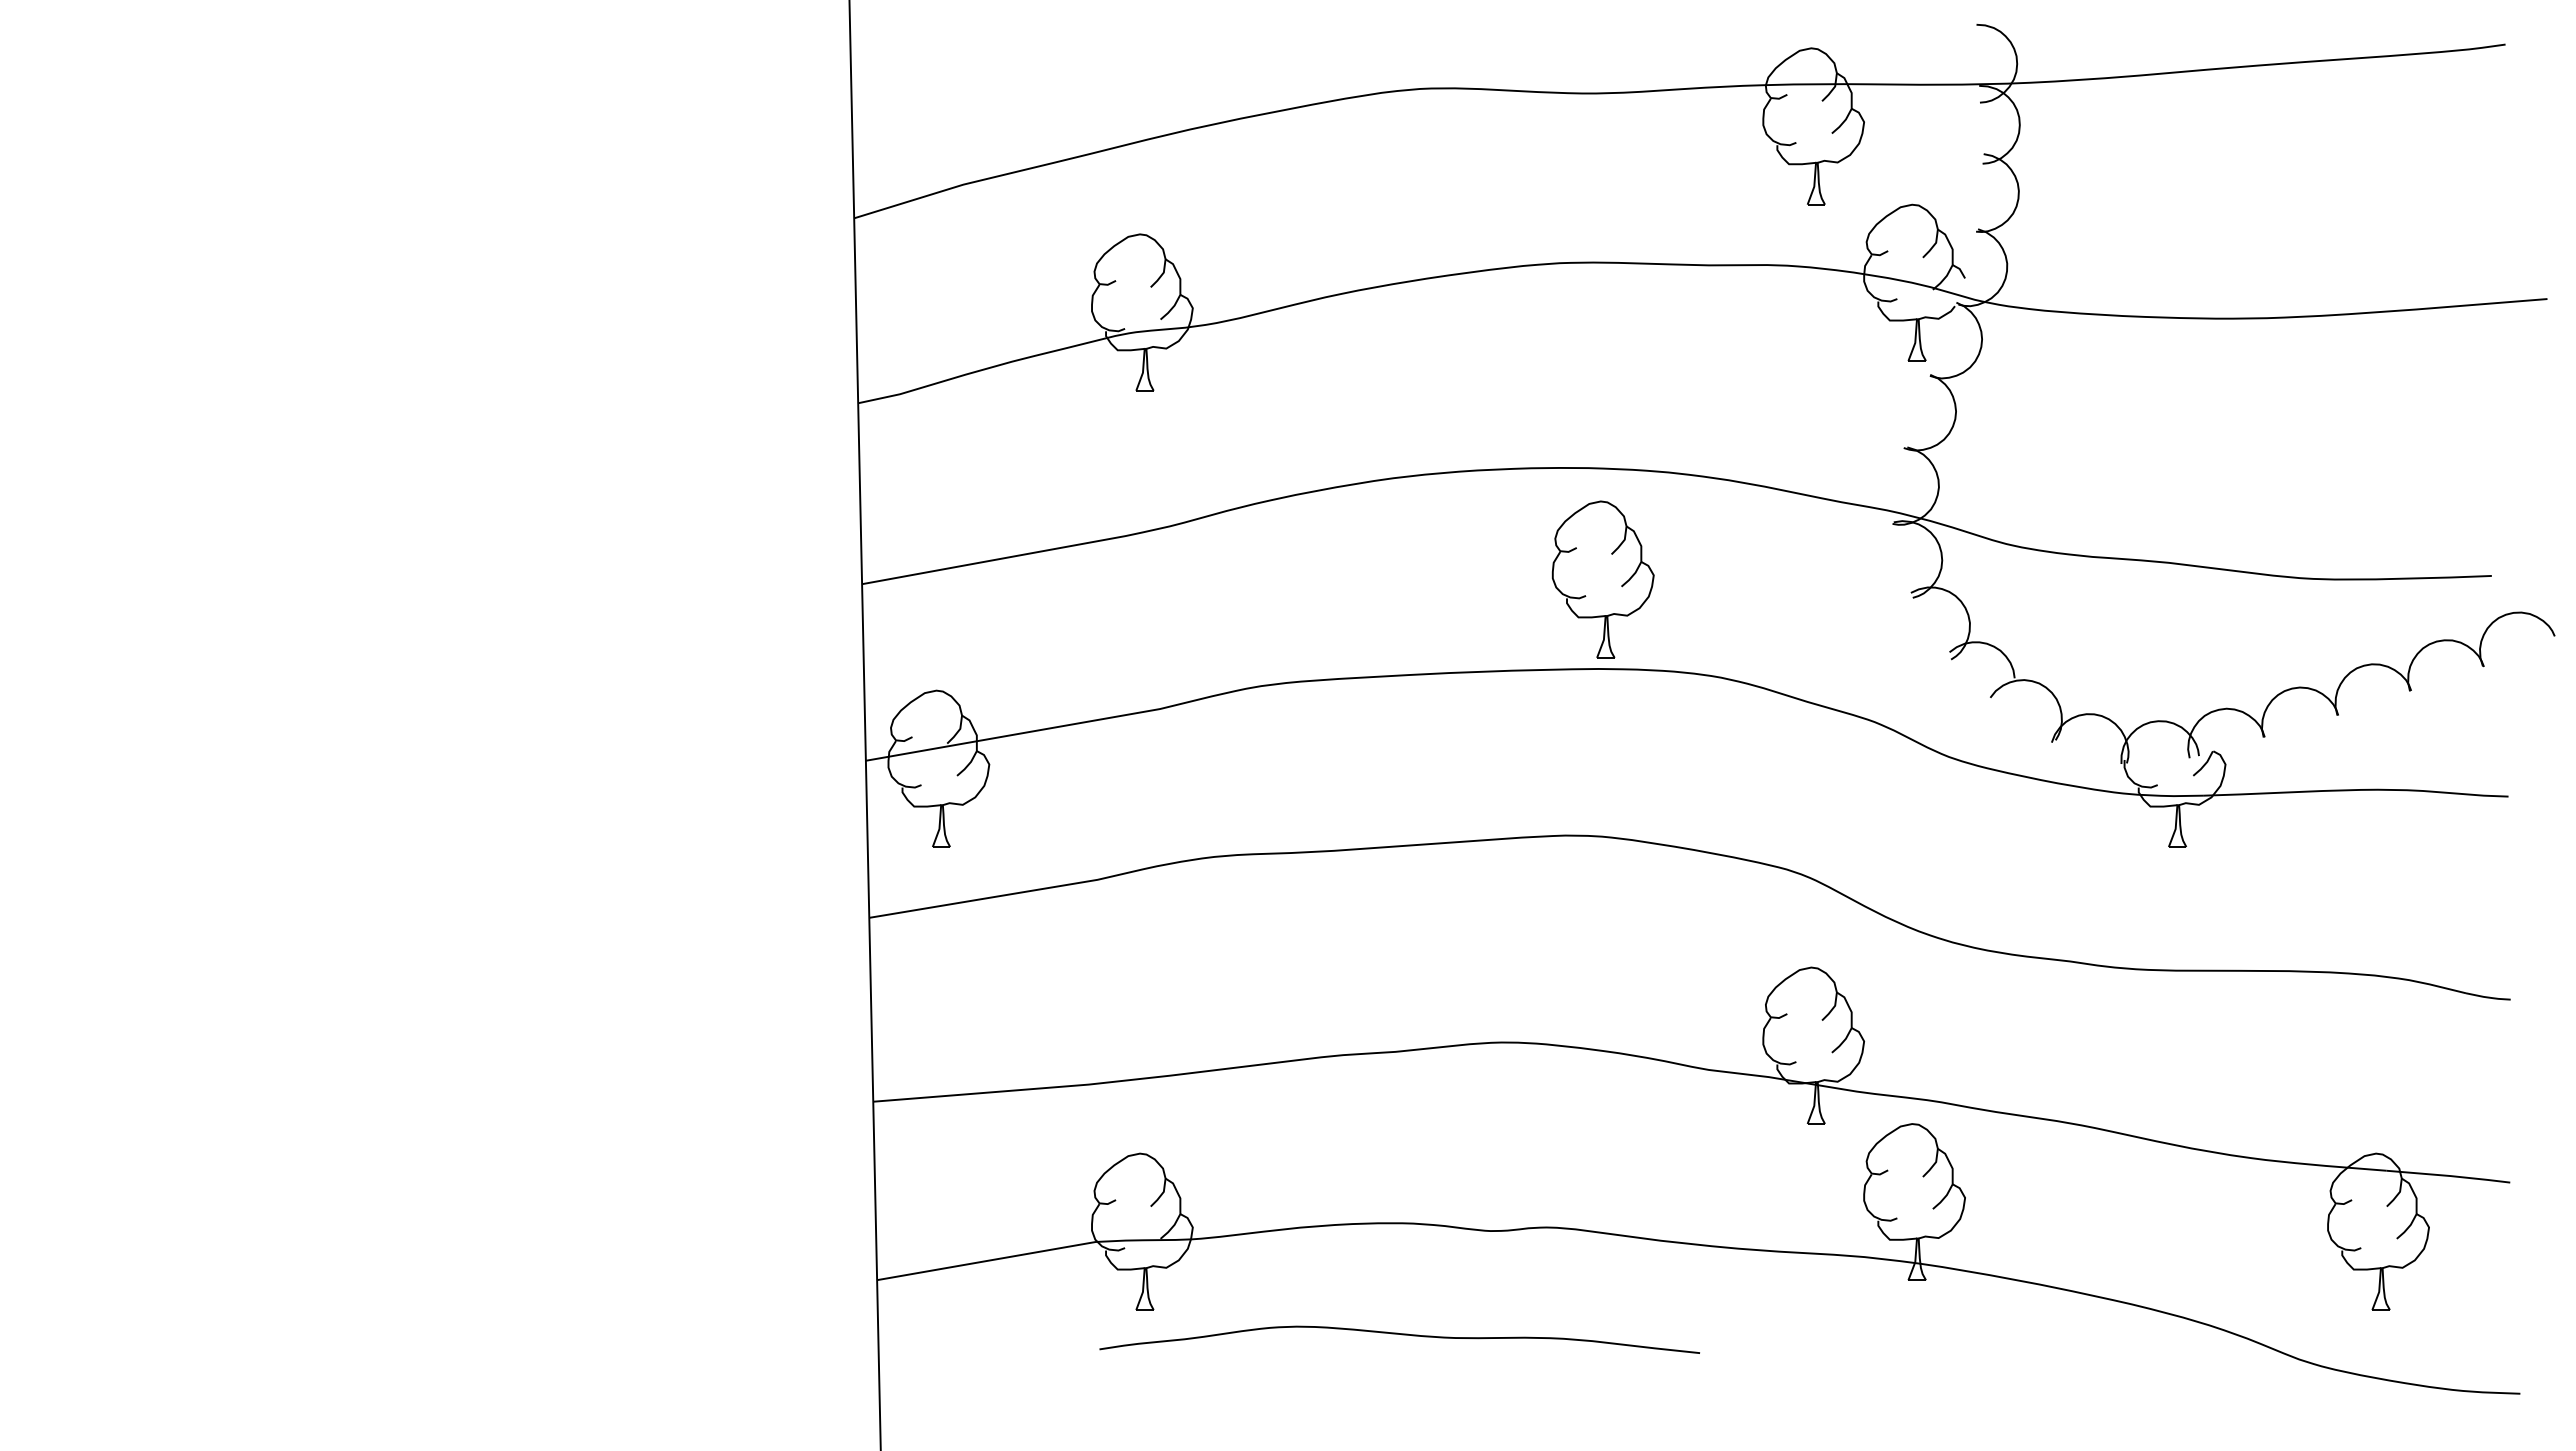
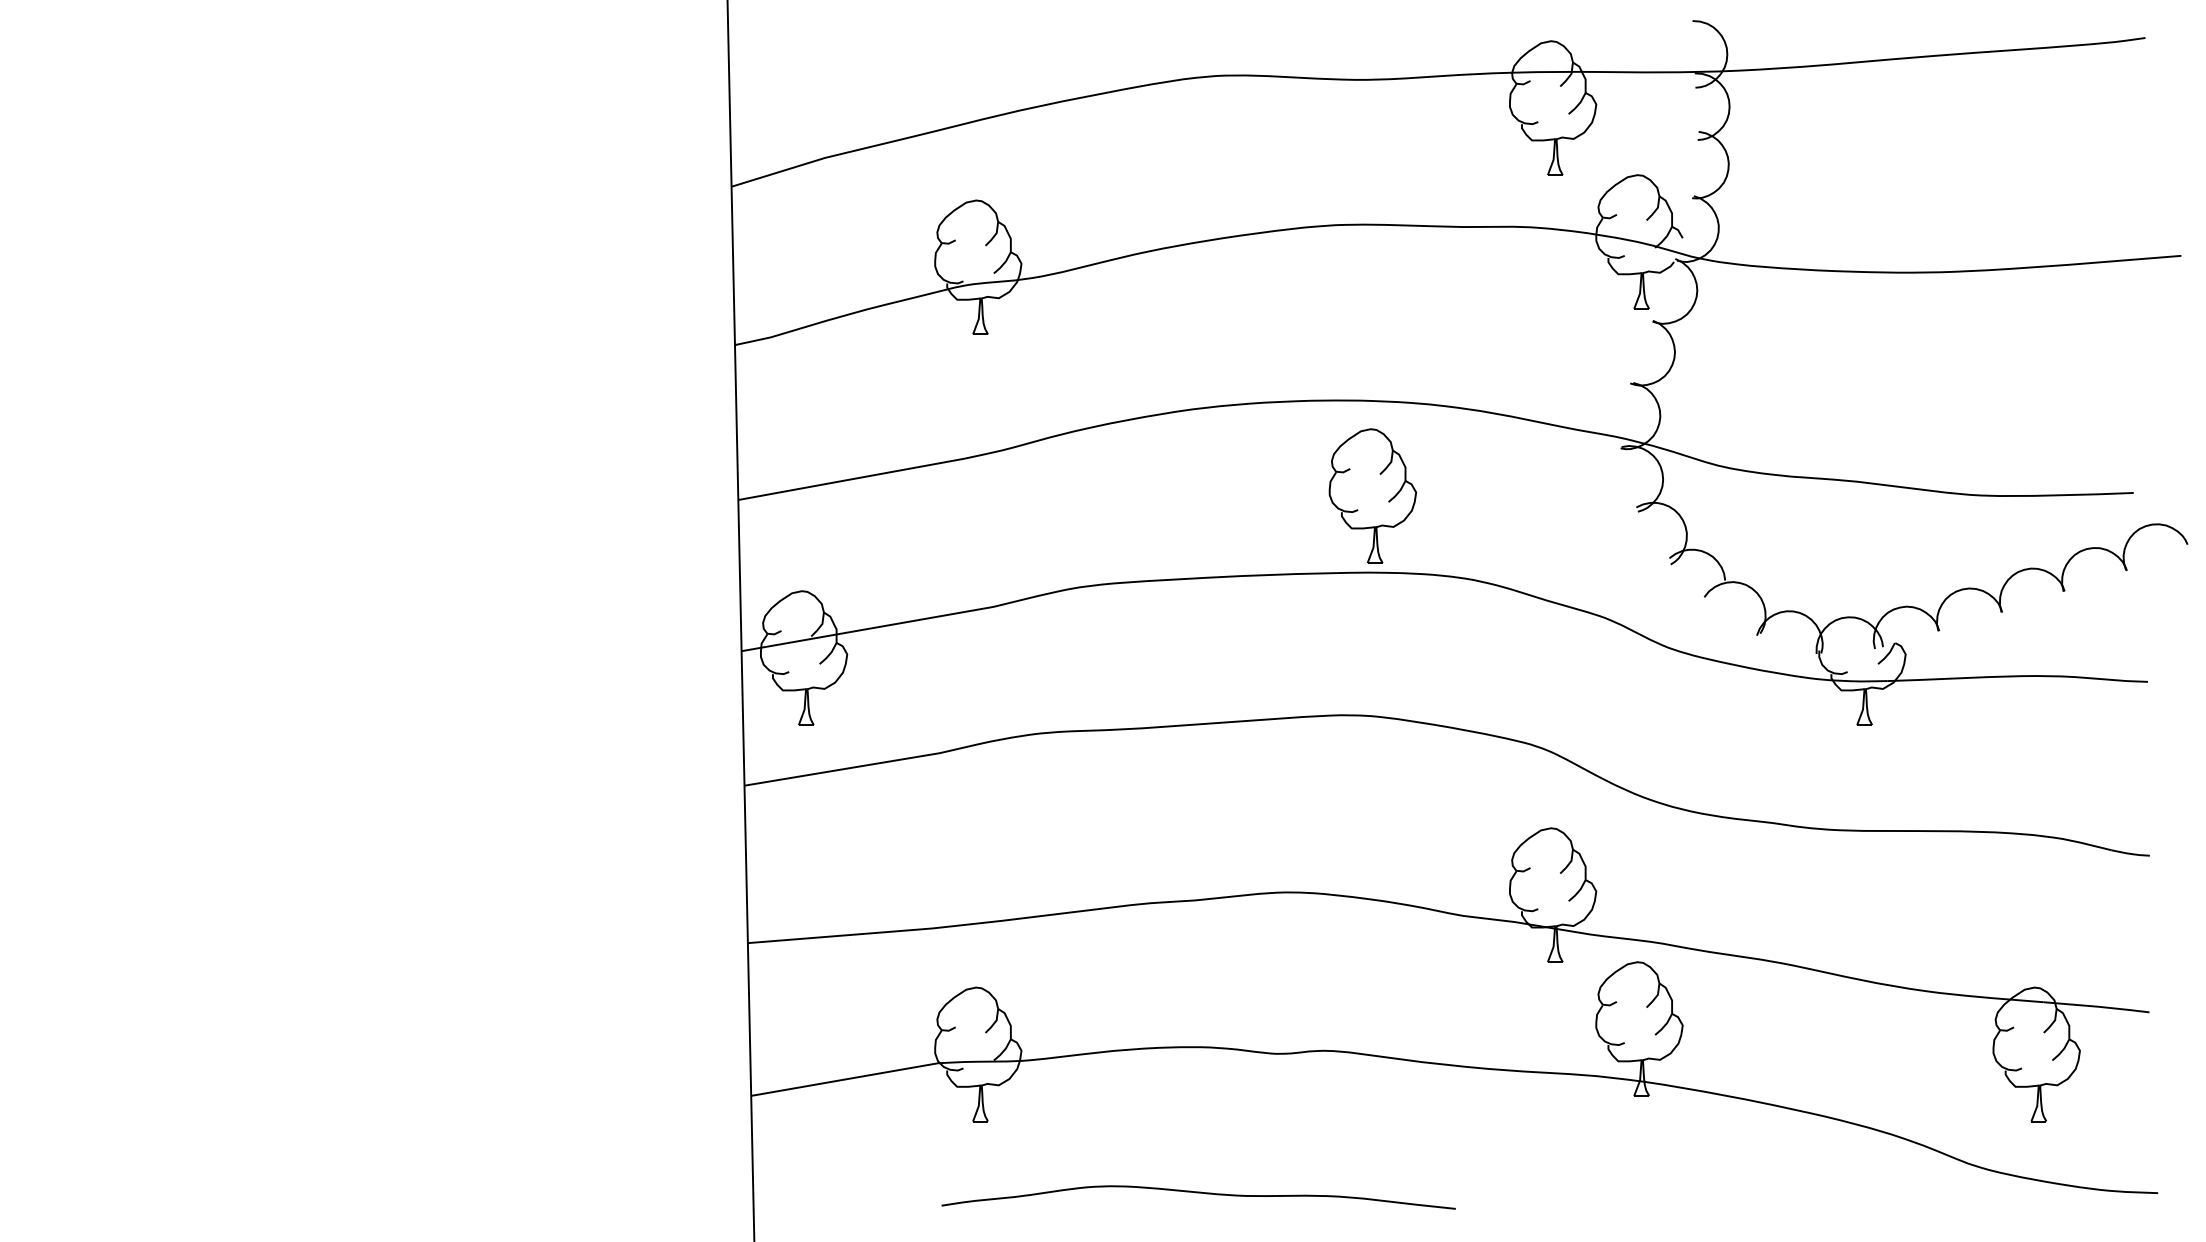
curve: (1401, 1335) -> (1200, 1193), moved

